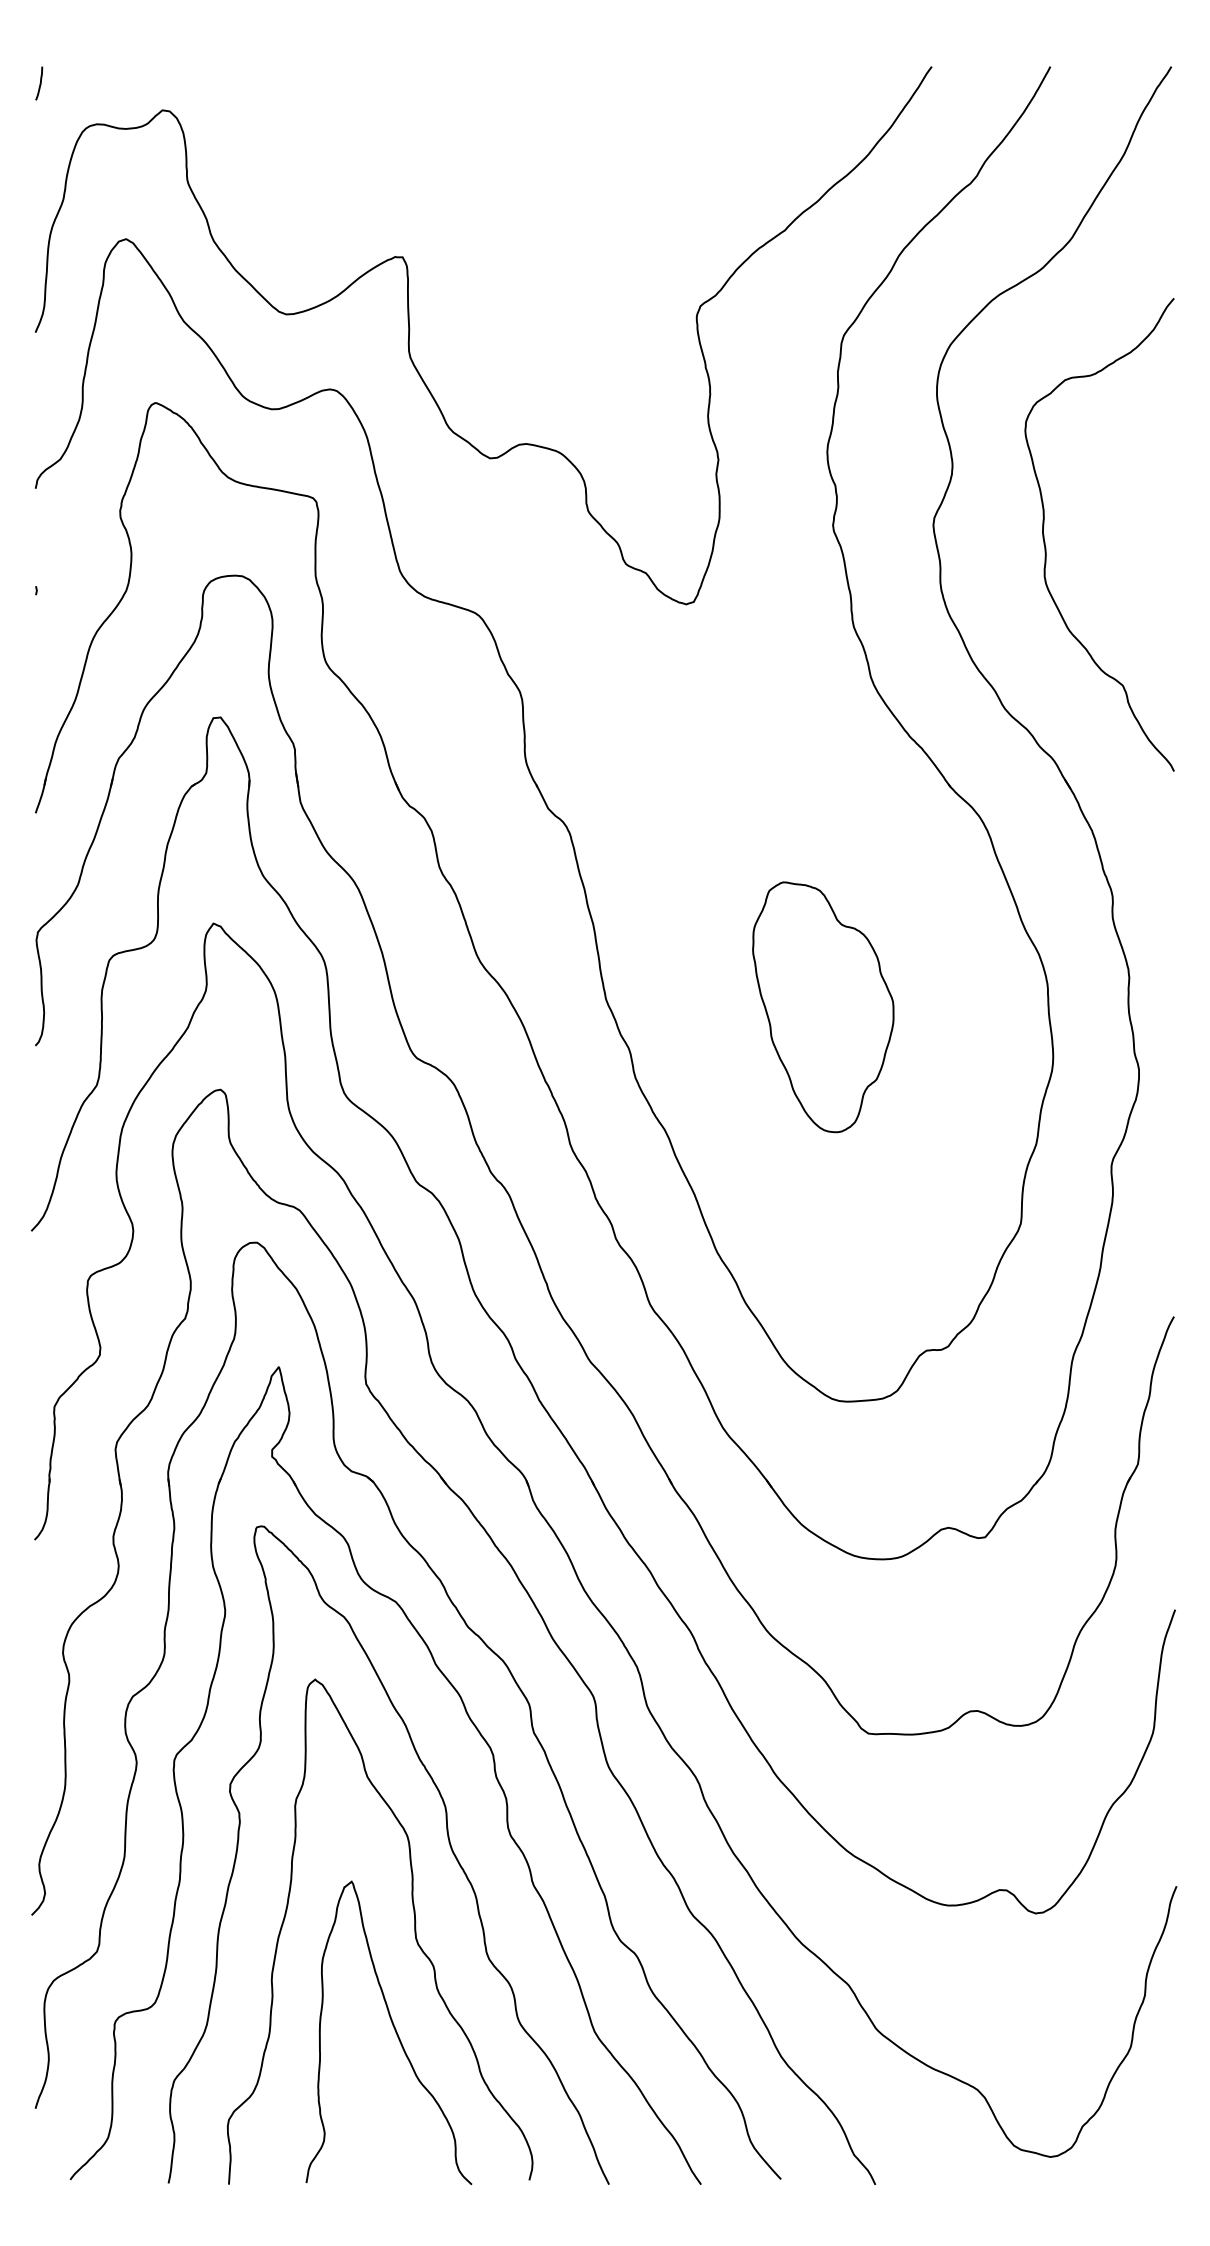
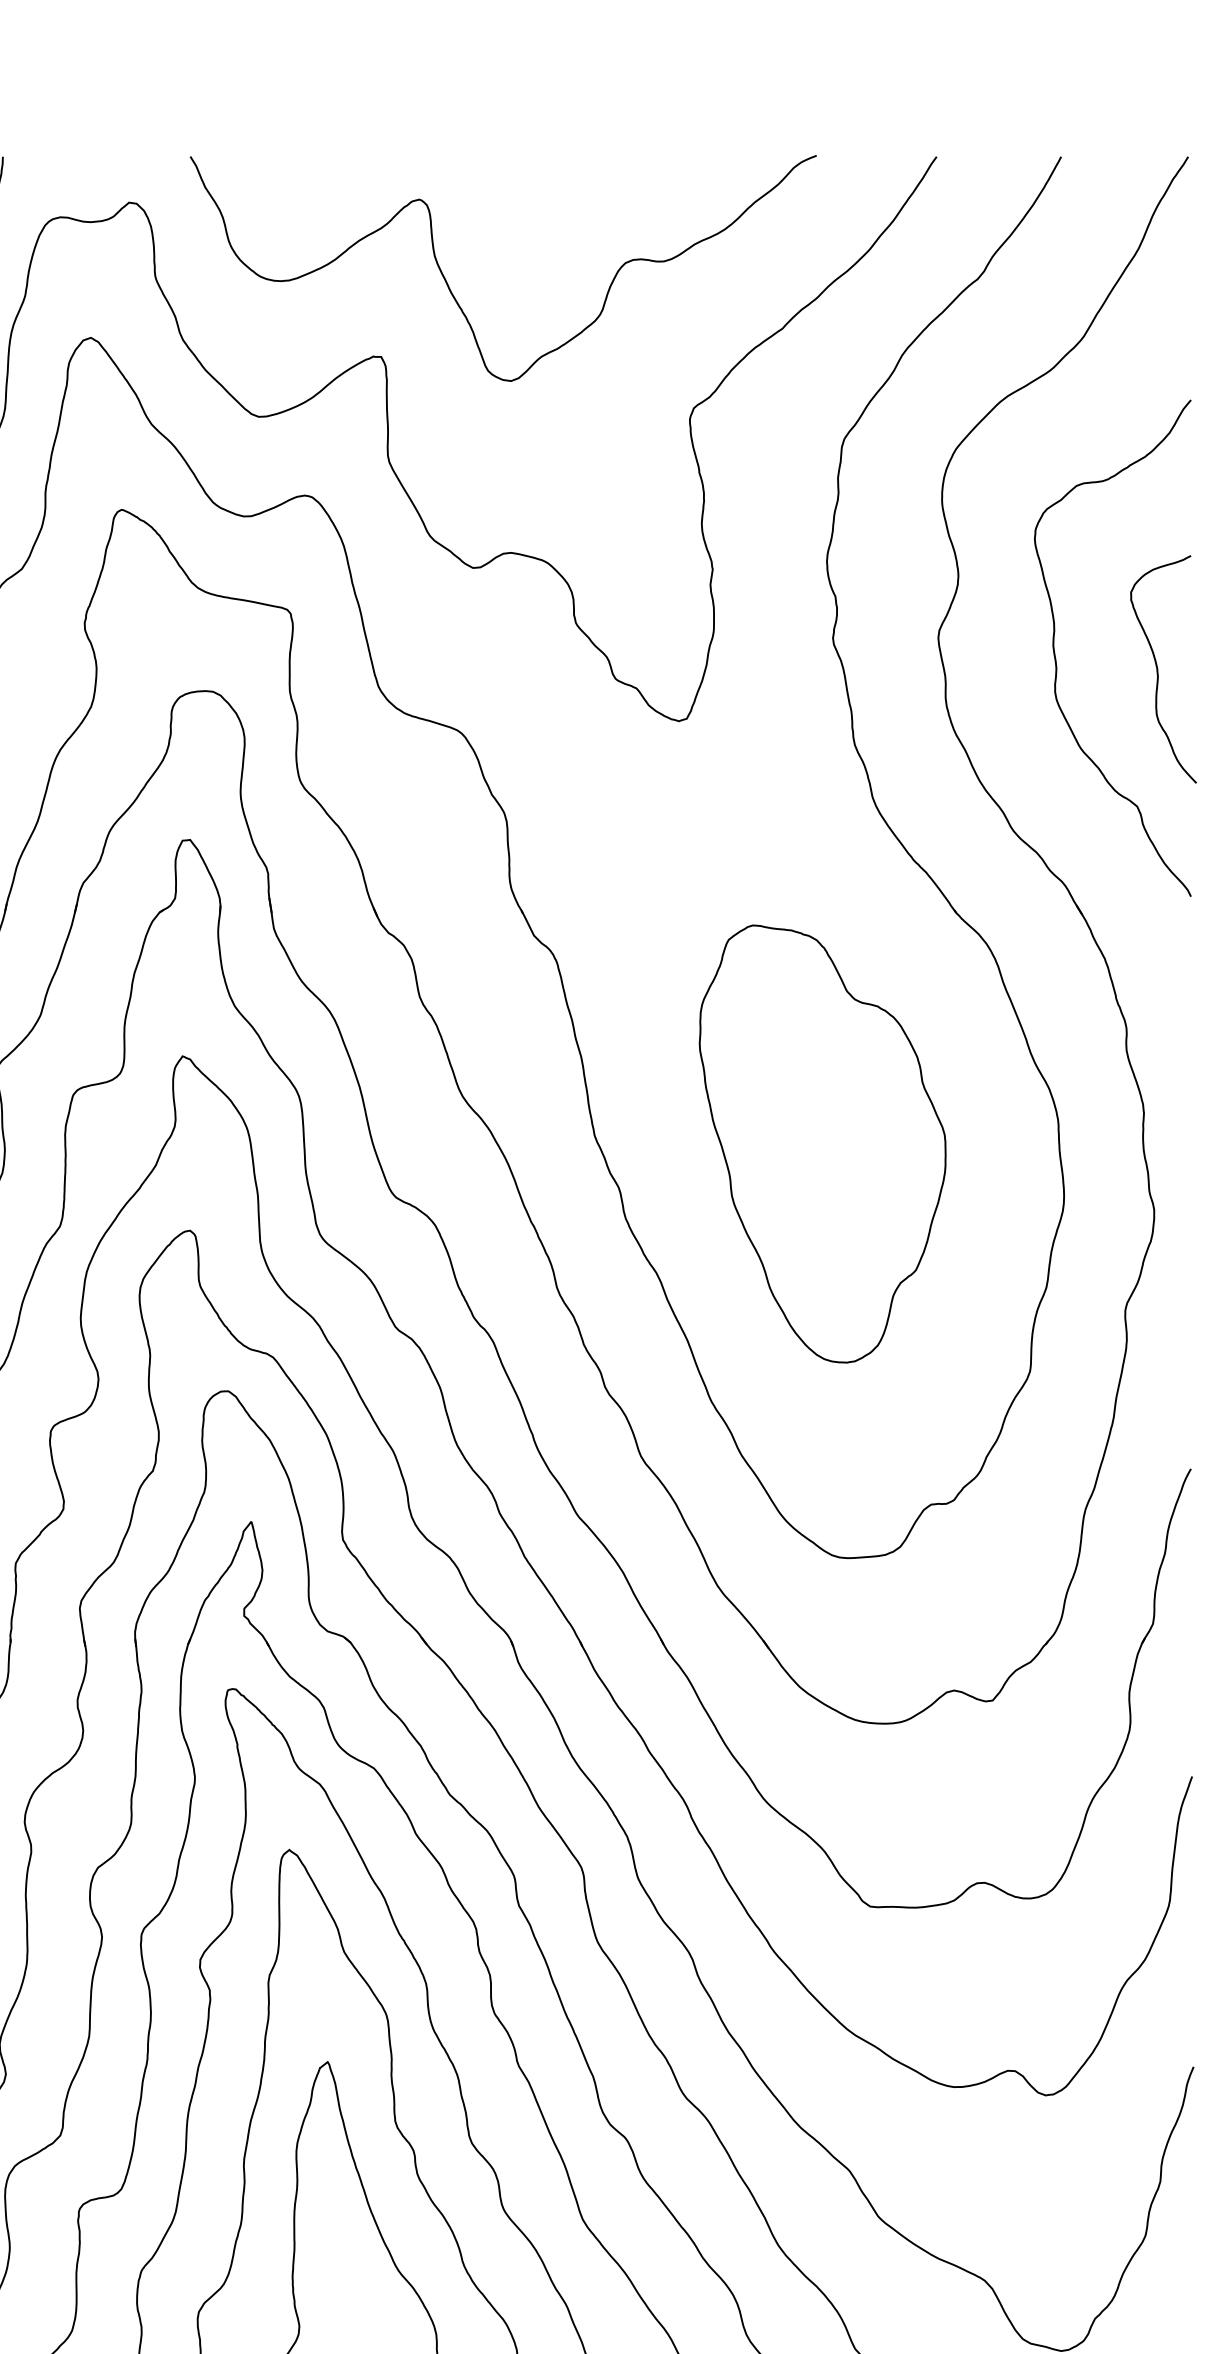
curve: (474, 202) -> (456, 299), added
curve: (1142, 554) -> (1157, 668), added
part: (823, 1007) -> (822, 1144), size x1.67

